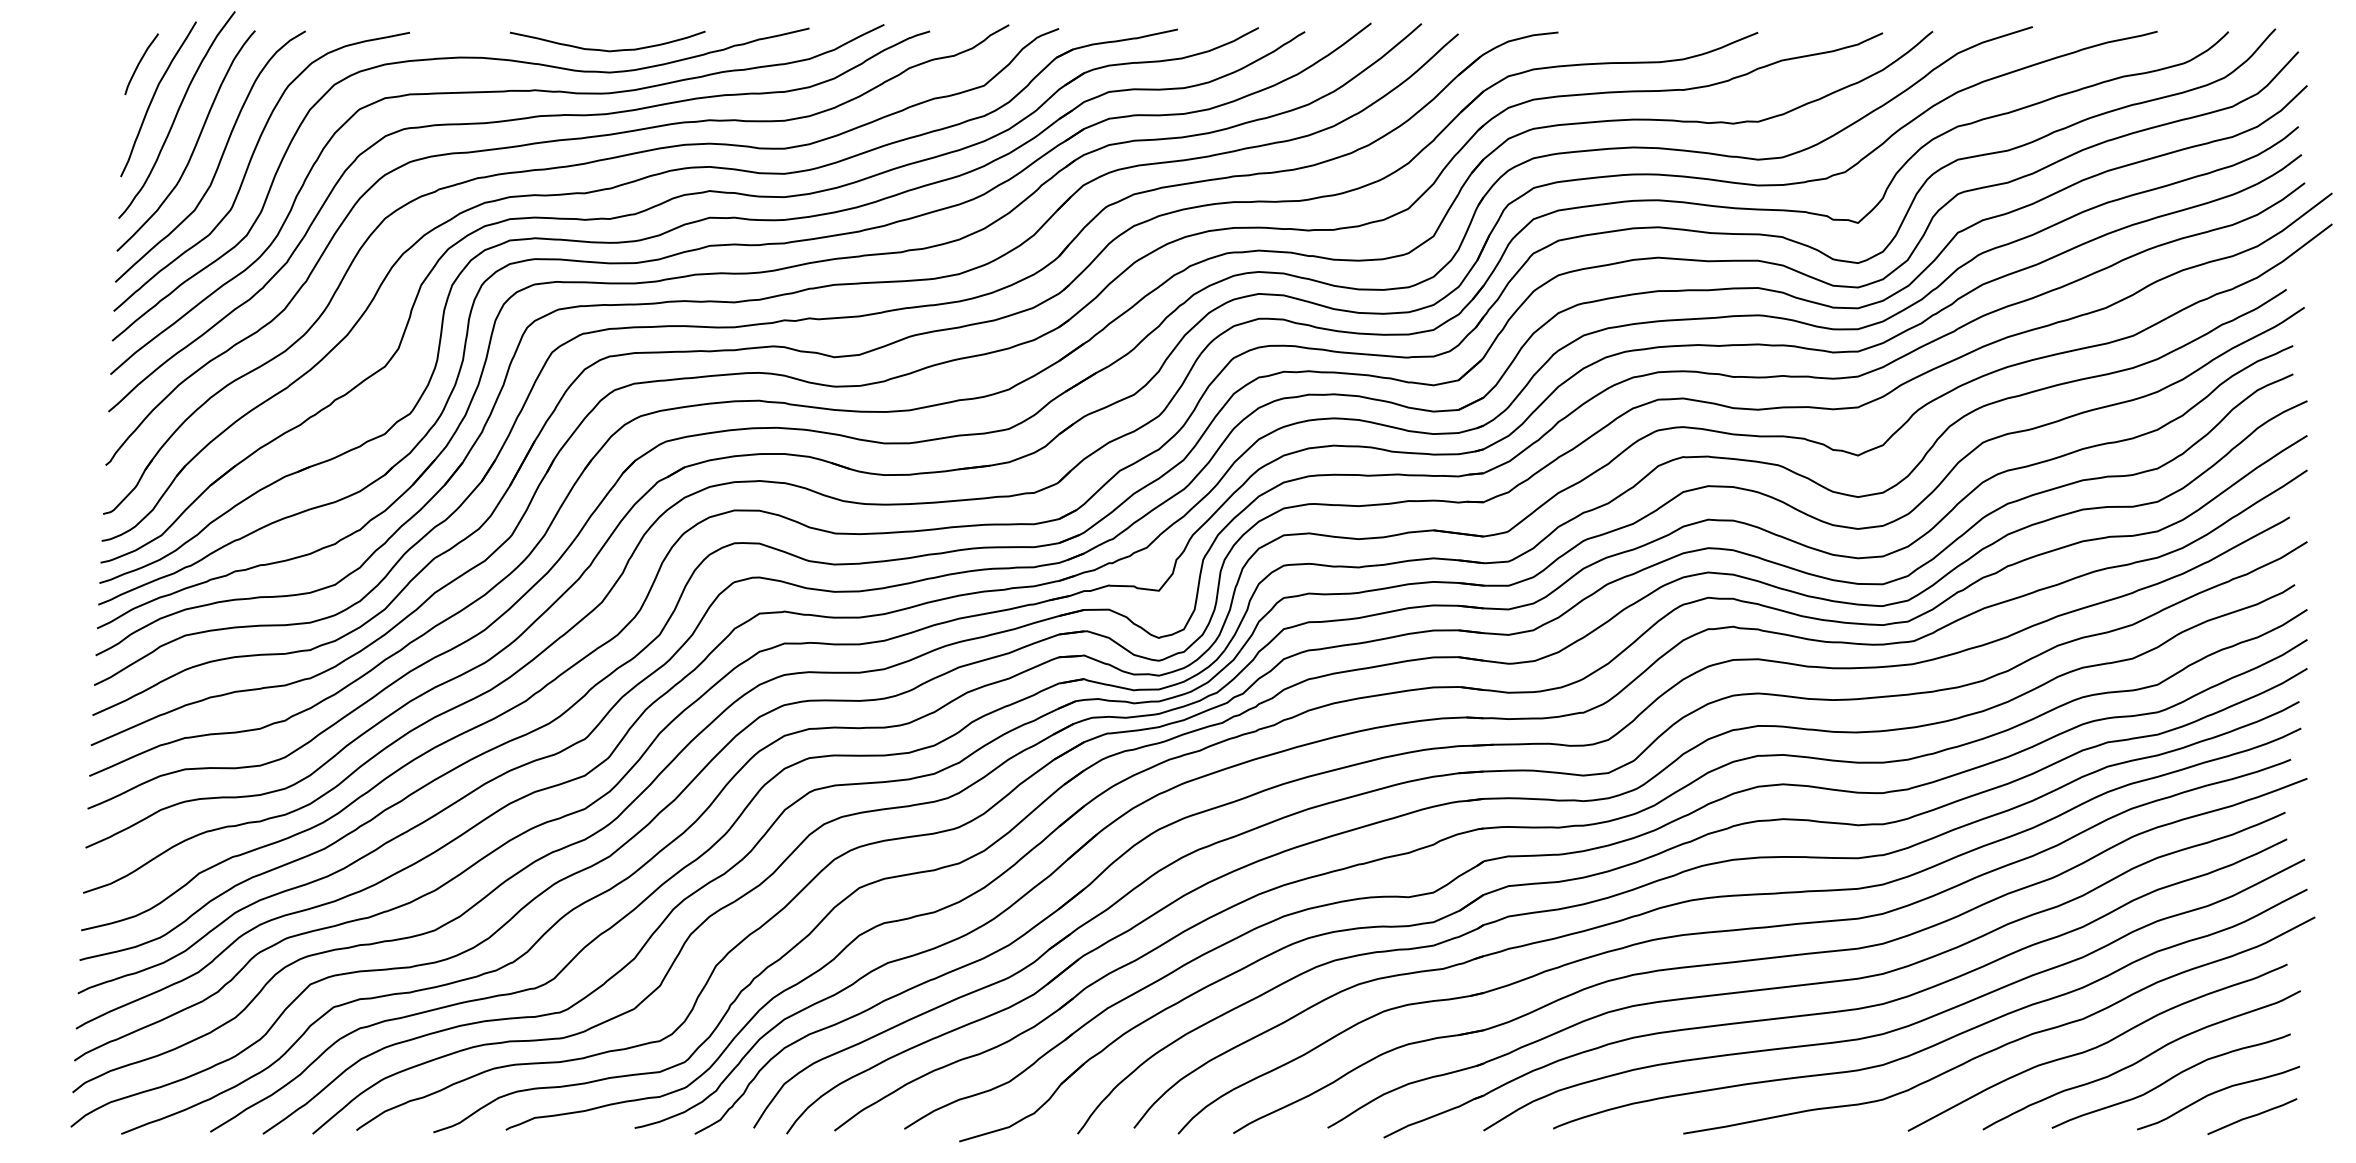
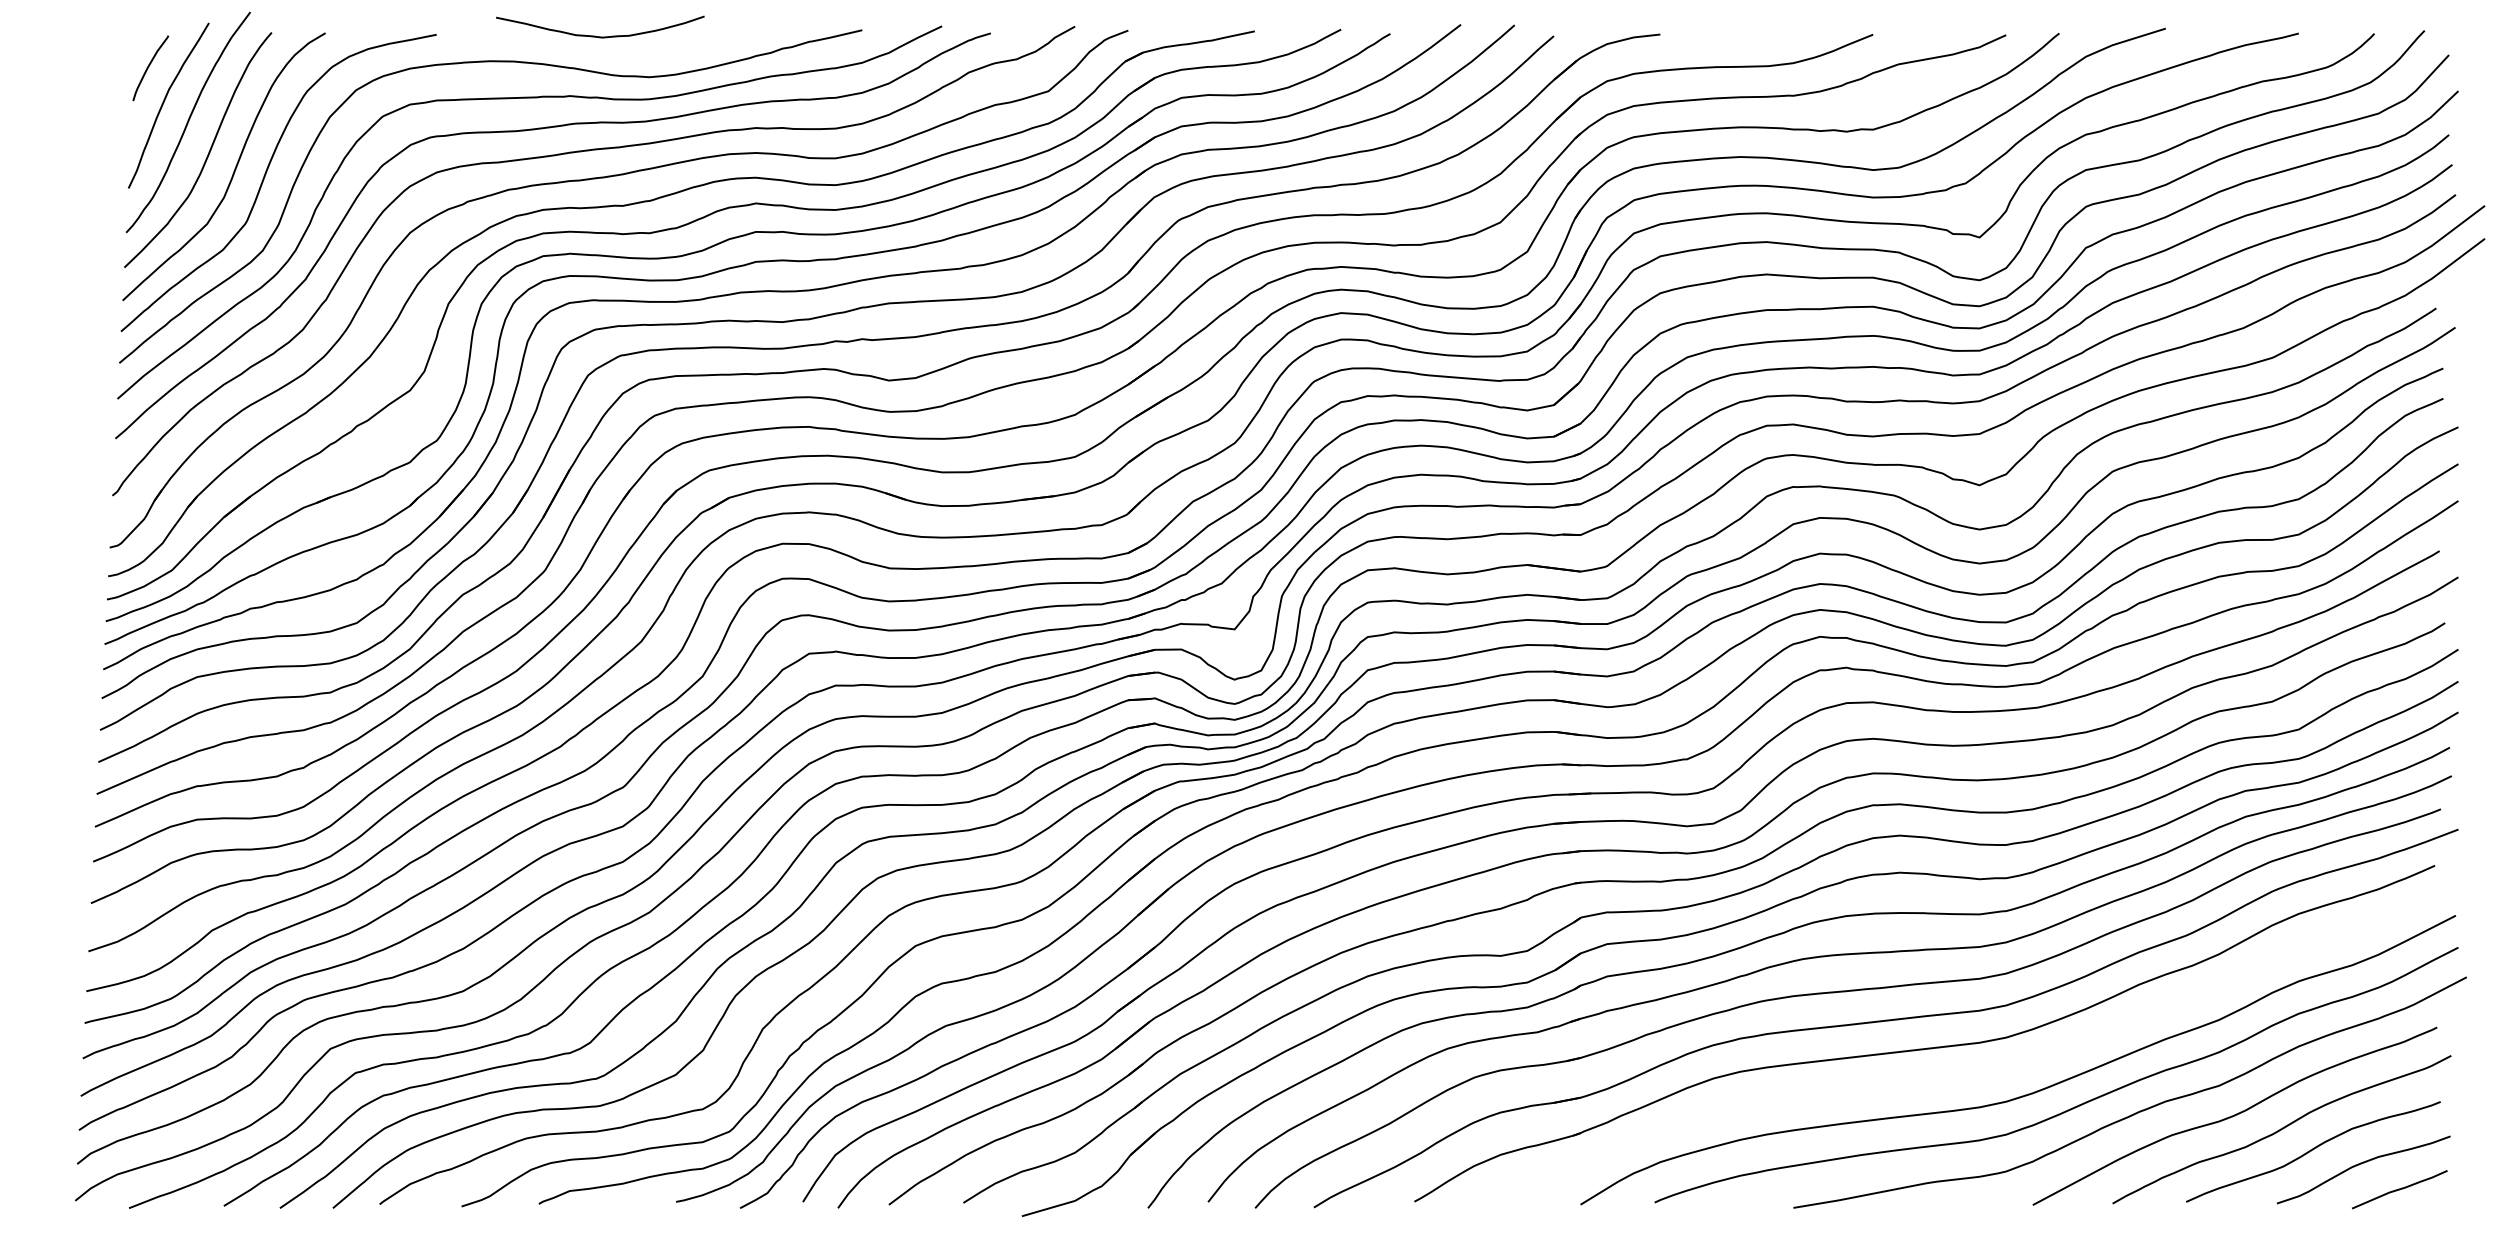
curve: (607, 50) -> (600, 36), moved
part: (1838, 1010) -> (1958, 1076), removed

